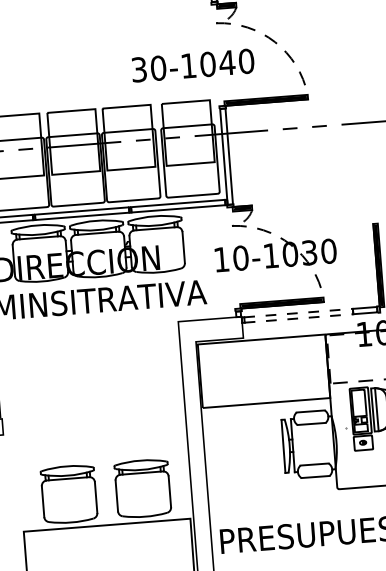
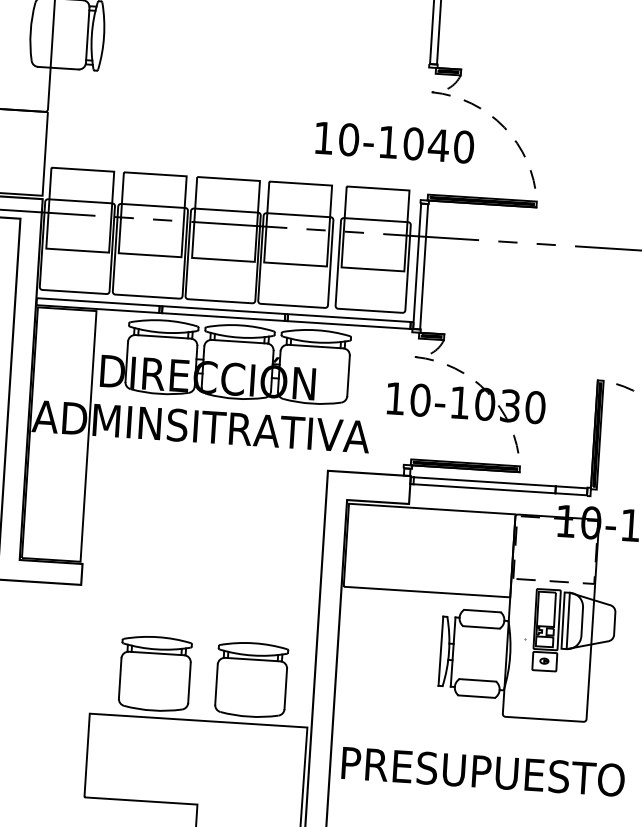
text: (138, 69) -> (323, 137), 30-1040 -> 10-1040
line: (298, 312) -> (485, 481), dashed -> solid
line: (298, 318) -> (484, 488), dashed -> solid

